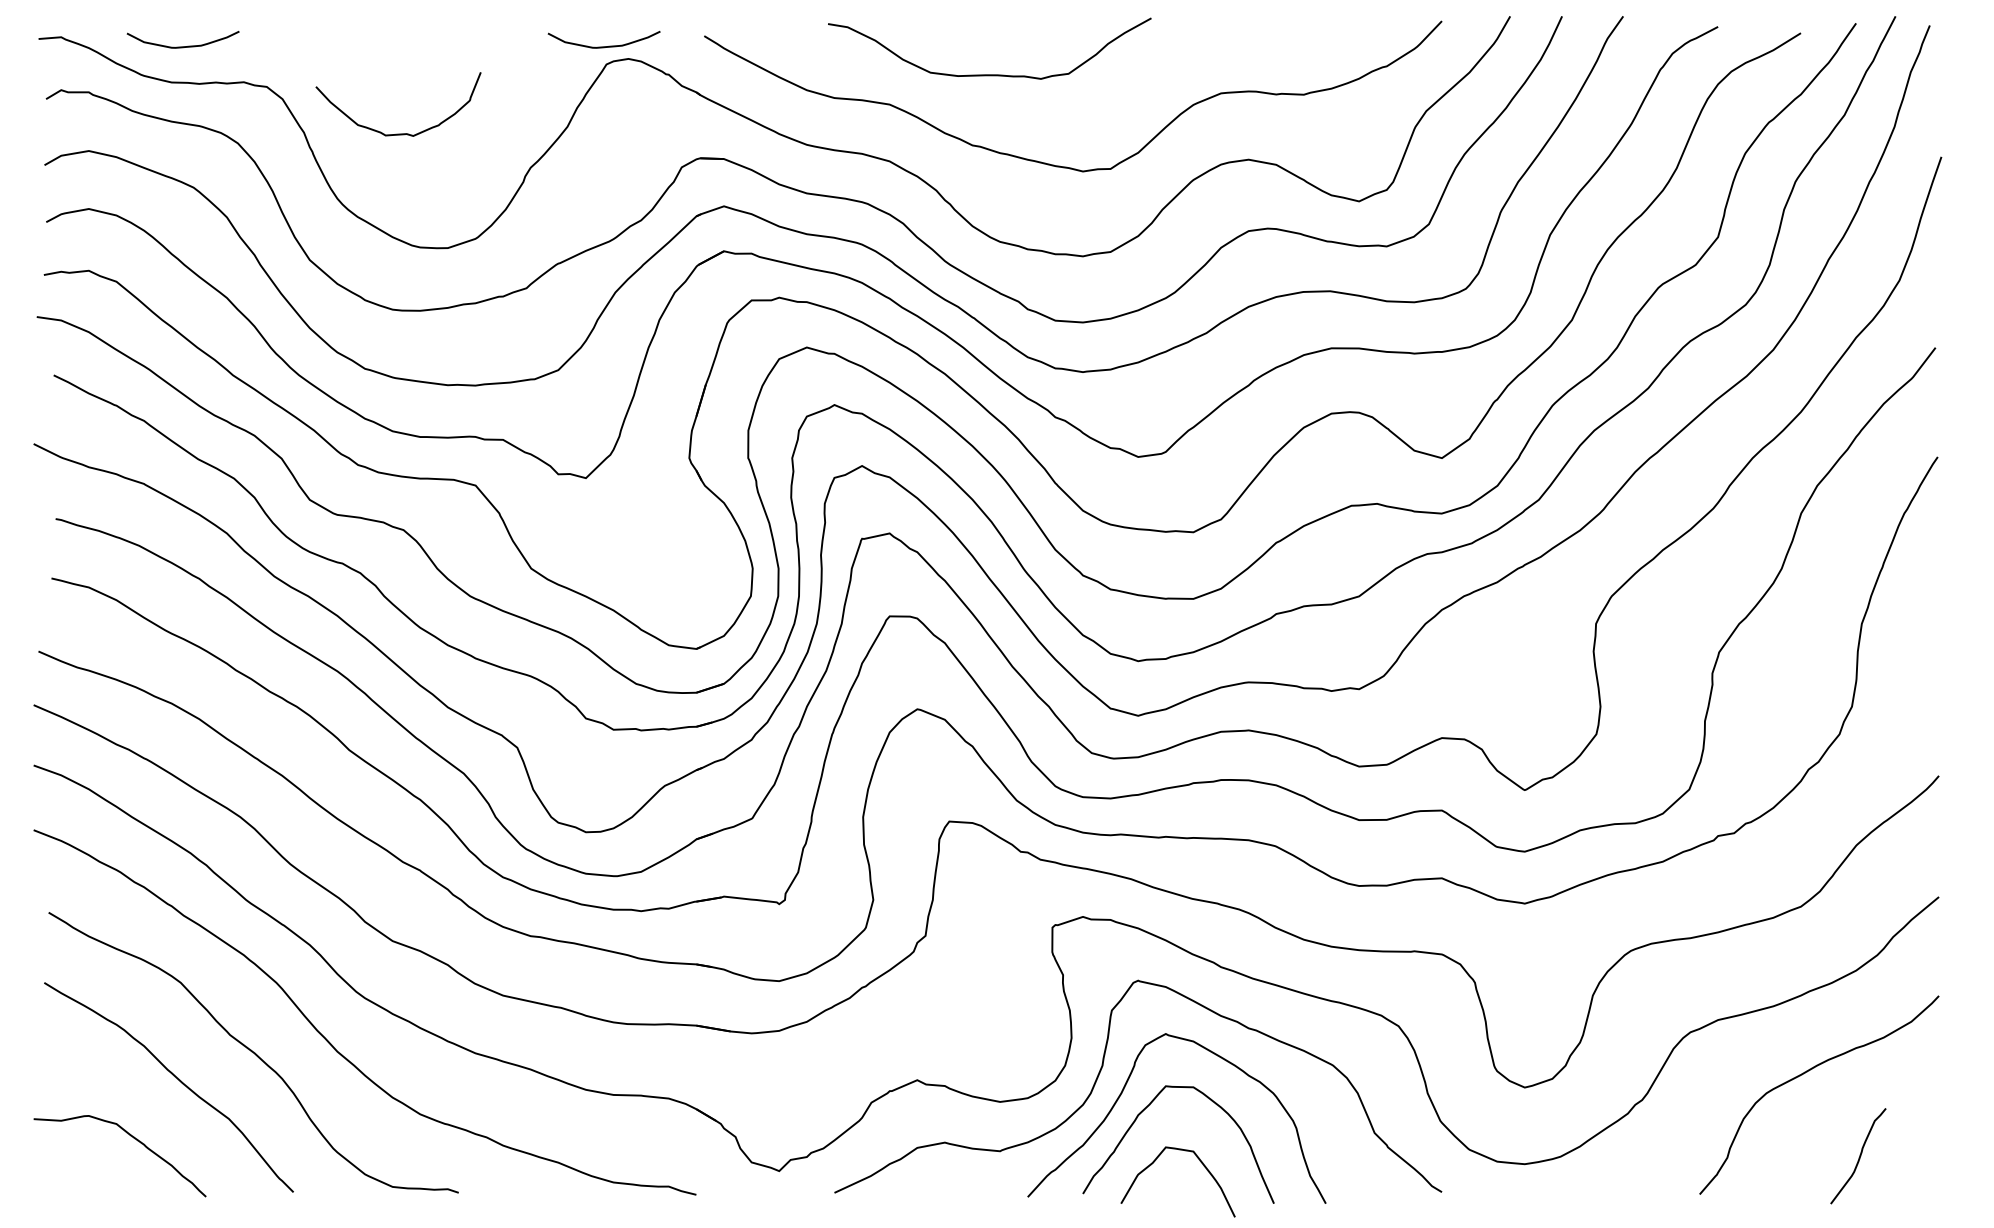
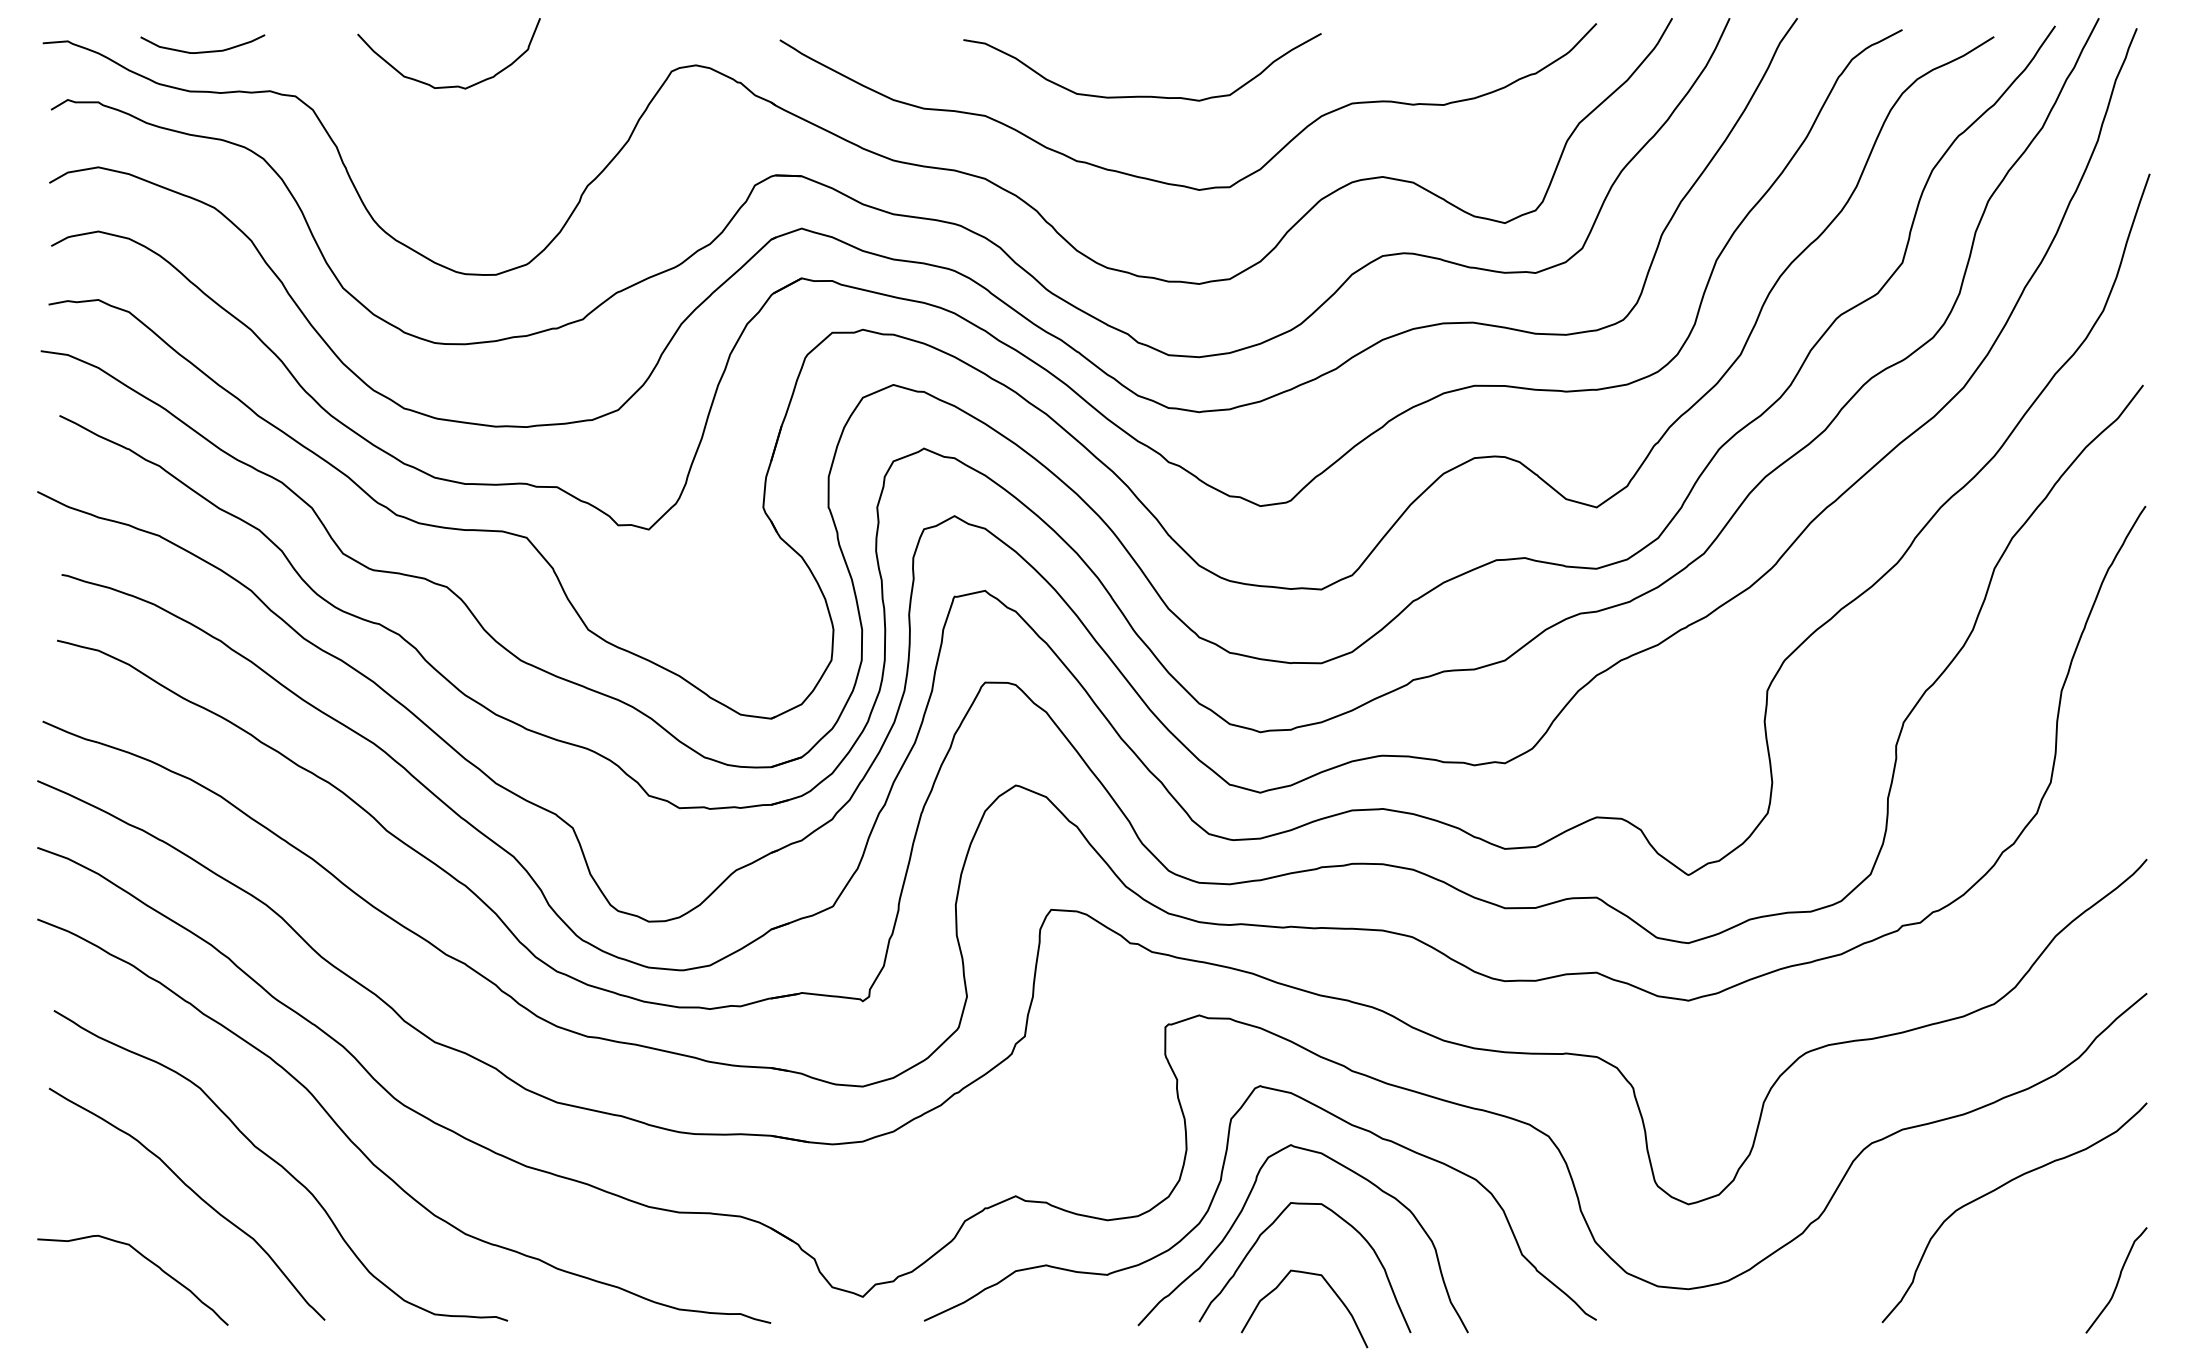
curve: (603, 46) -> (668, 51), removed
curve: (989, 74) -> (1142, 95), moved
curve: (398, 133) -> (449, 85), moved
curve: (1859, 1156) -> (2117, 1280), moved

